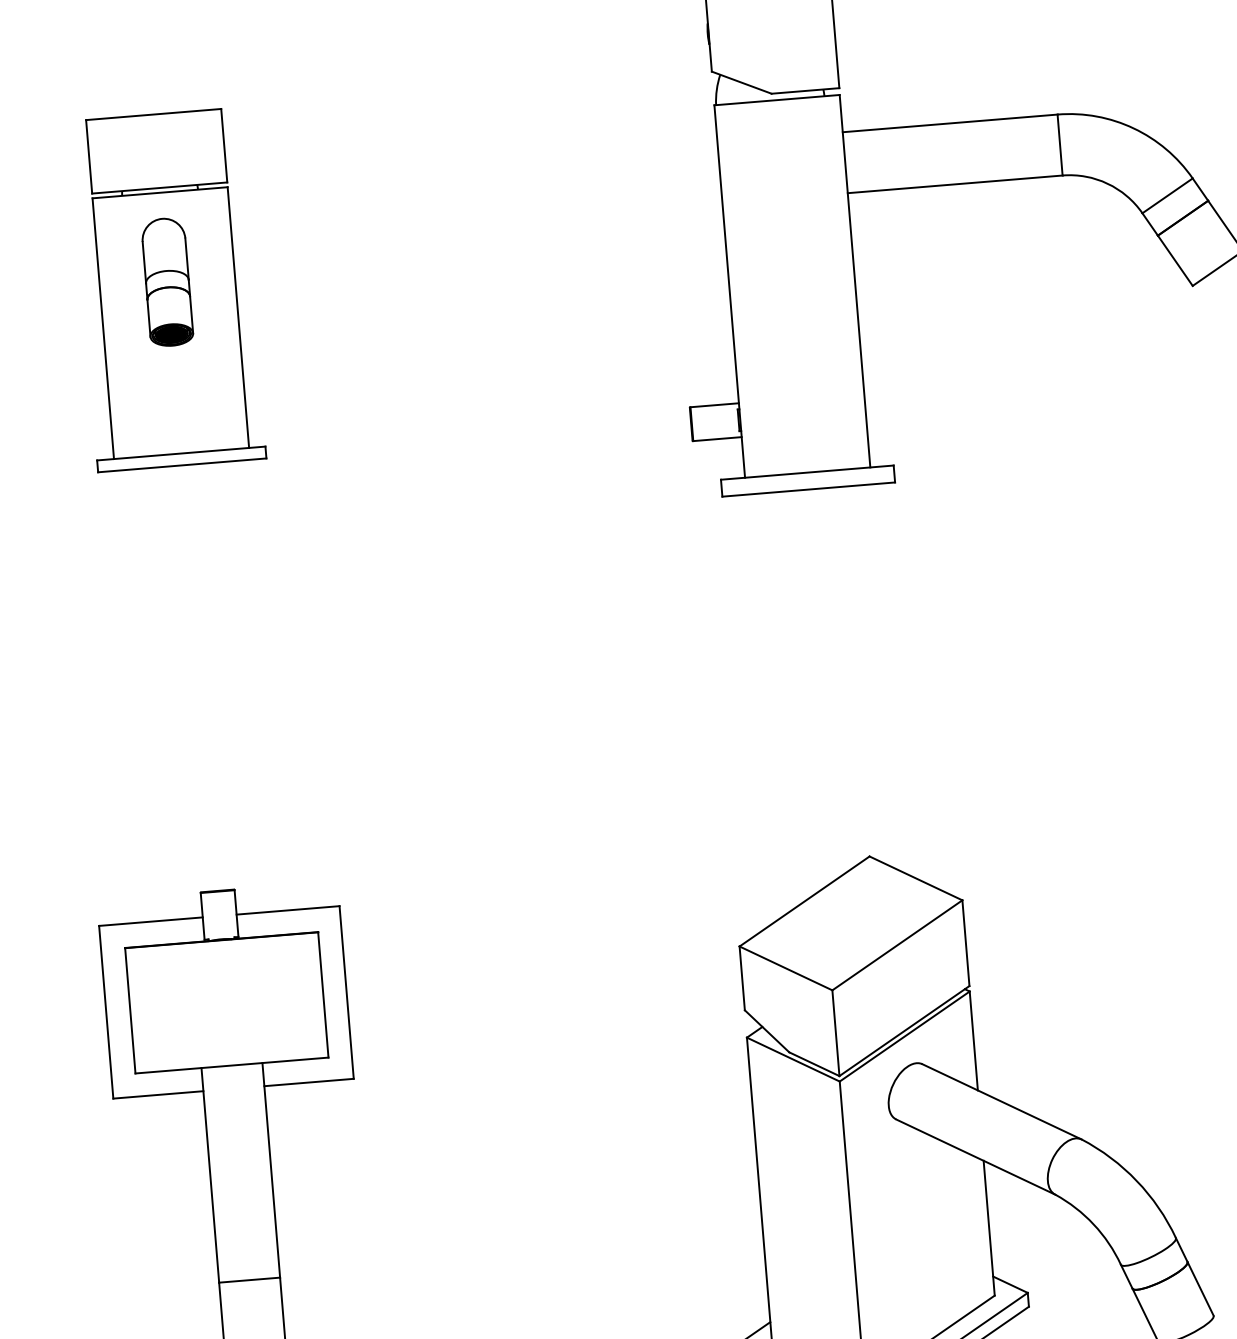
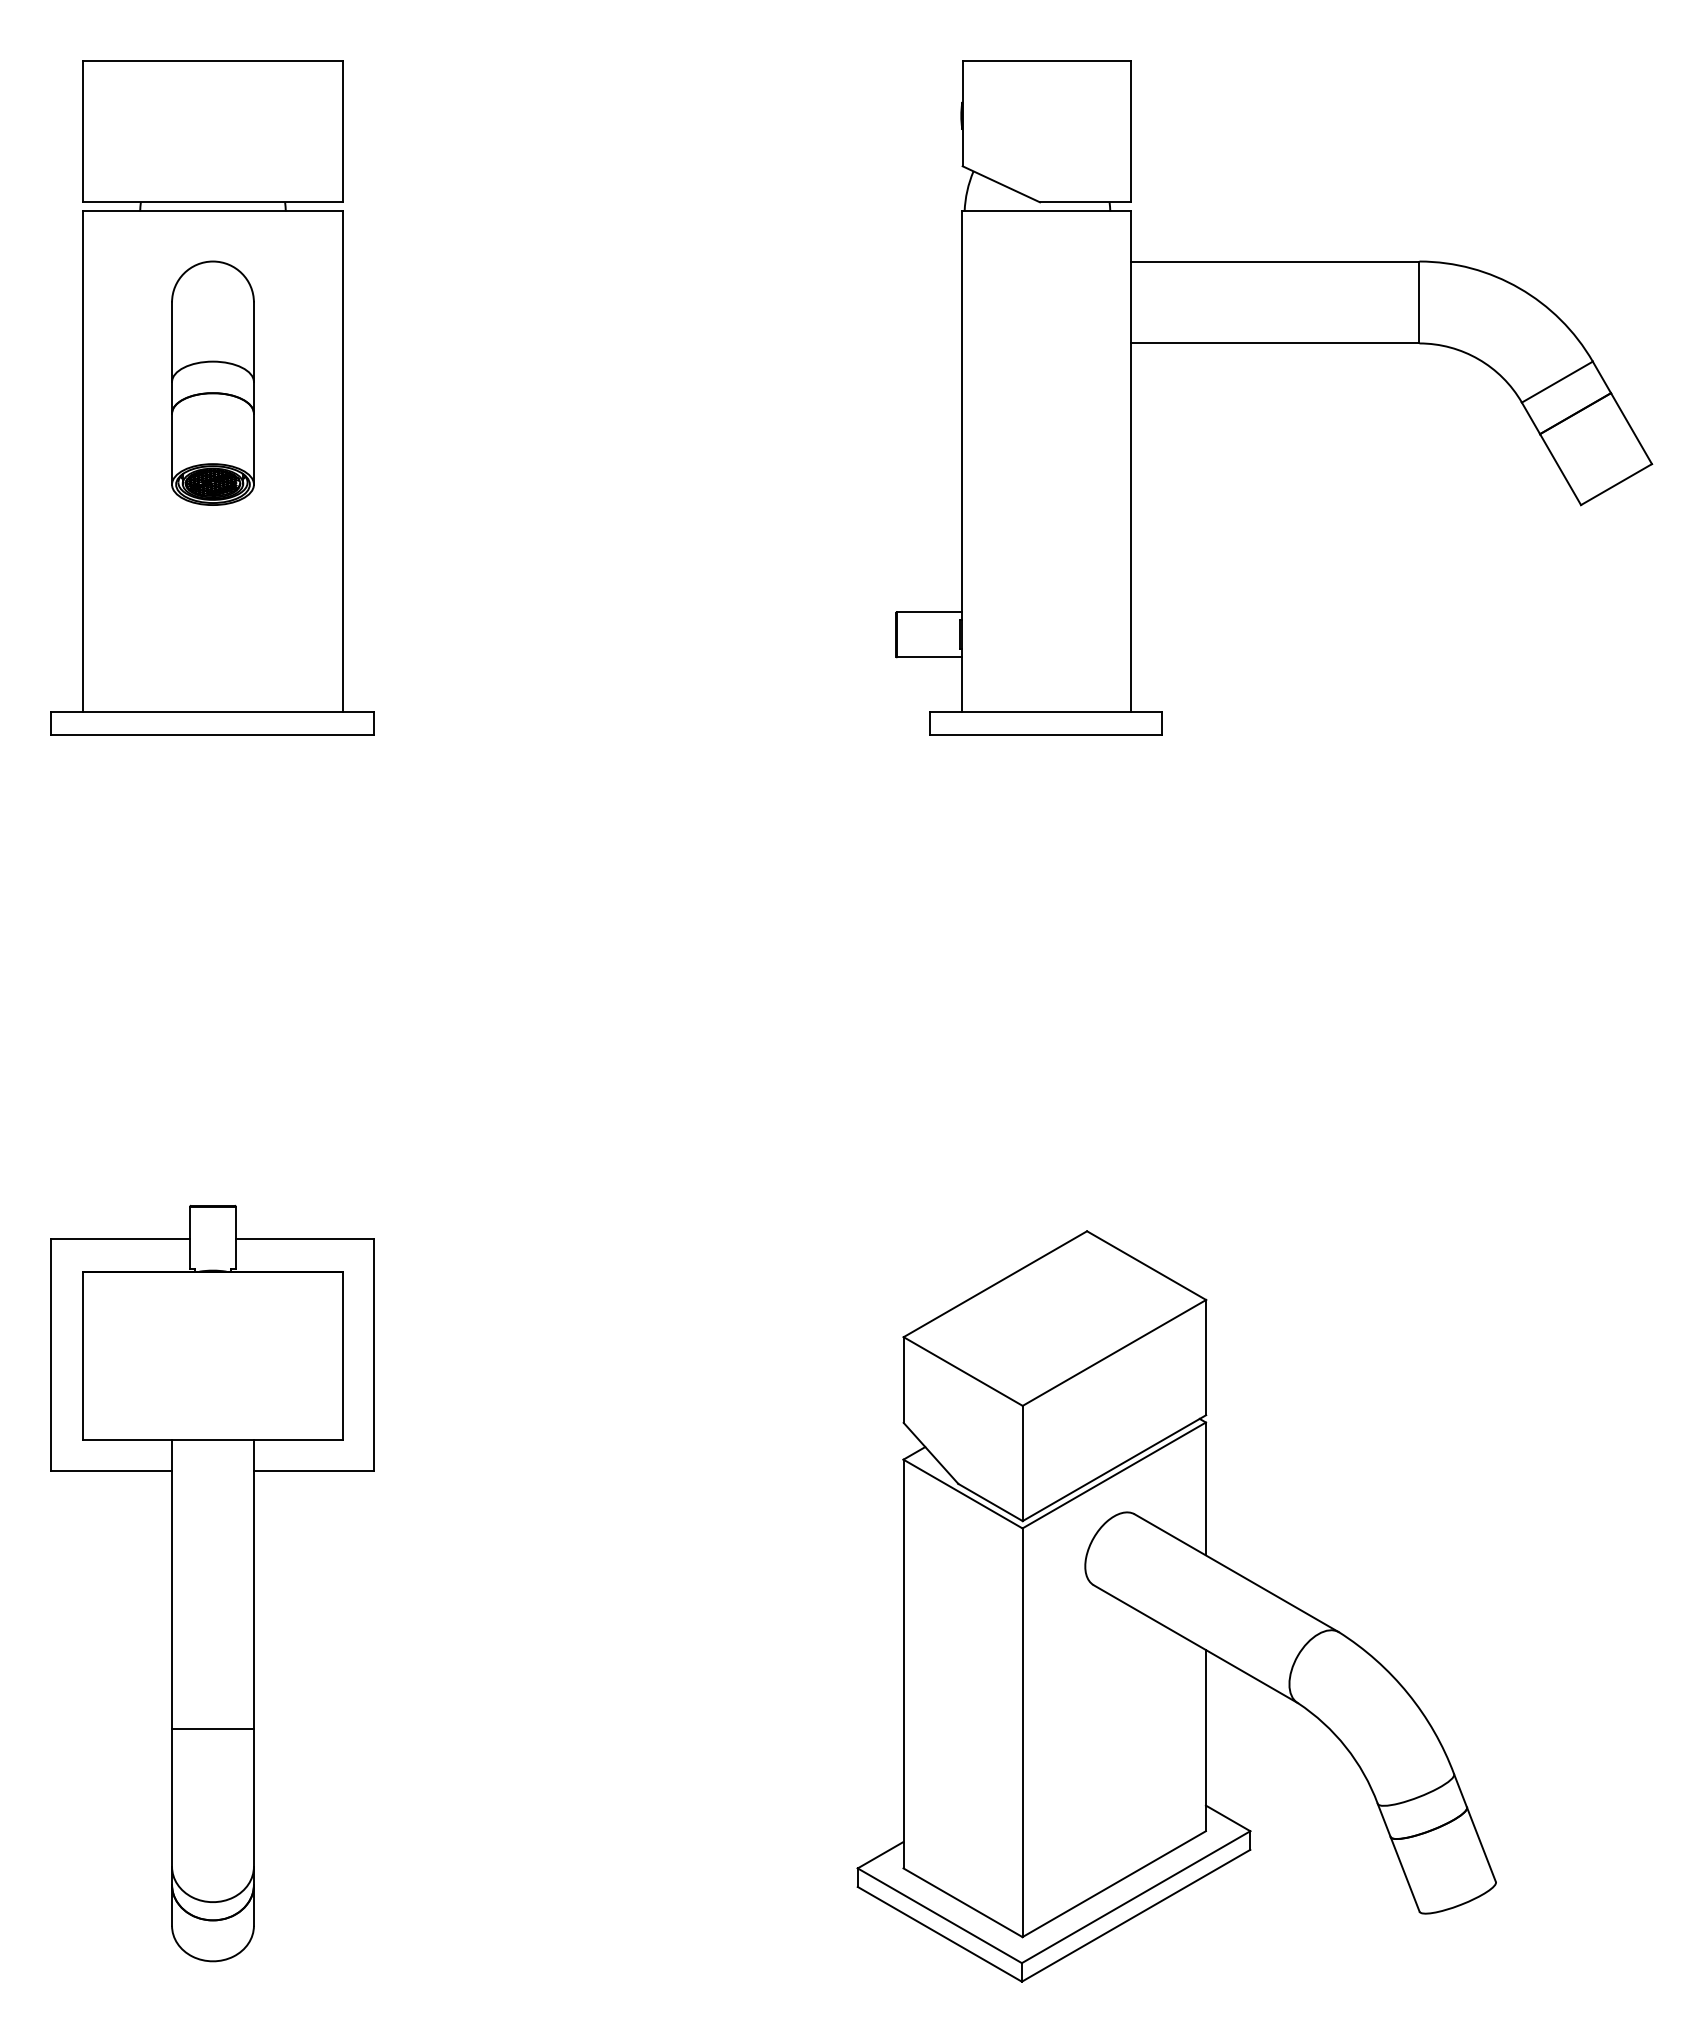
part: (167, 289) -> (212, 397), size x1.43

